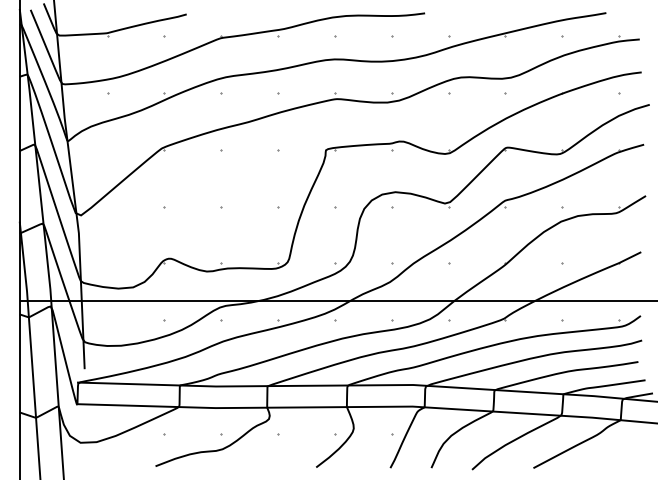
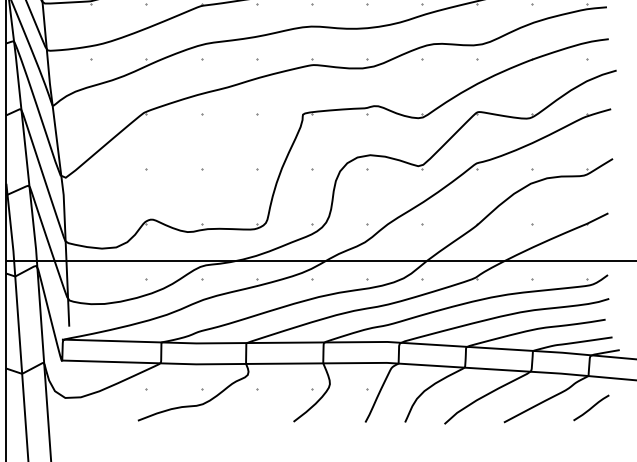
line: (623, 452) -> (591, 407), added

